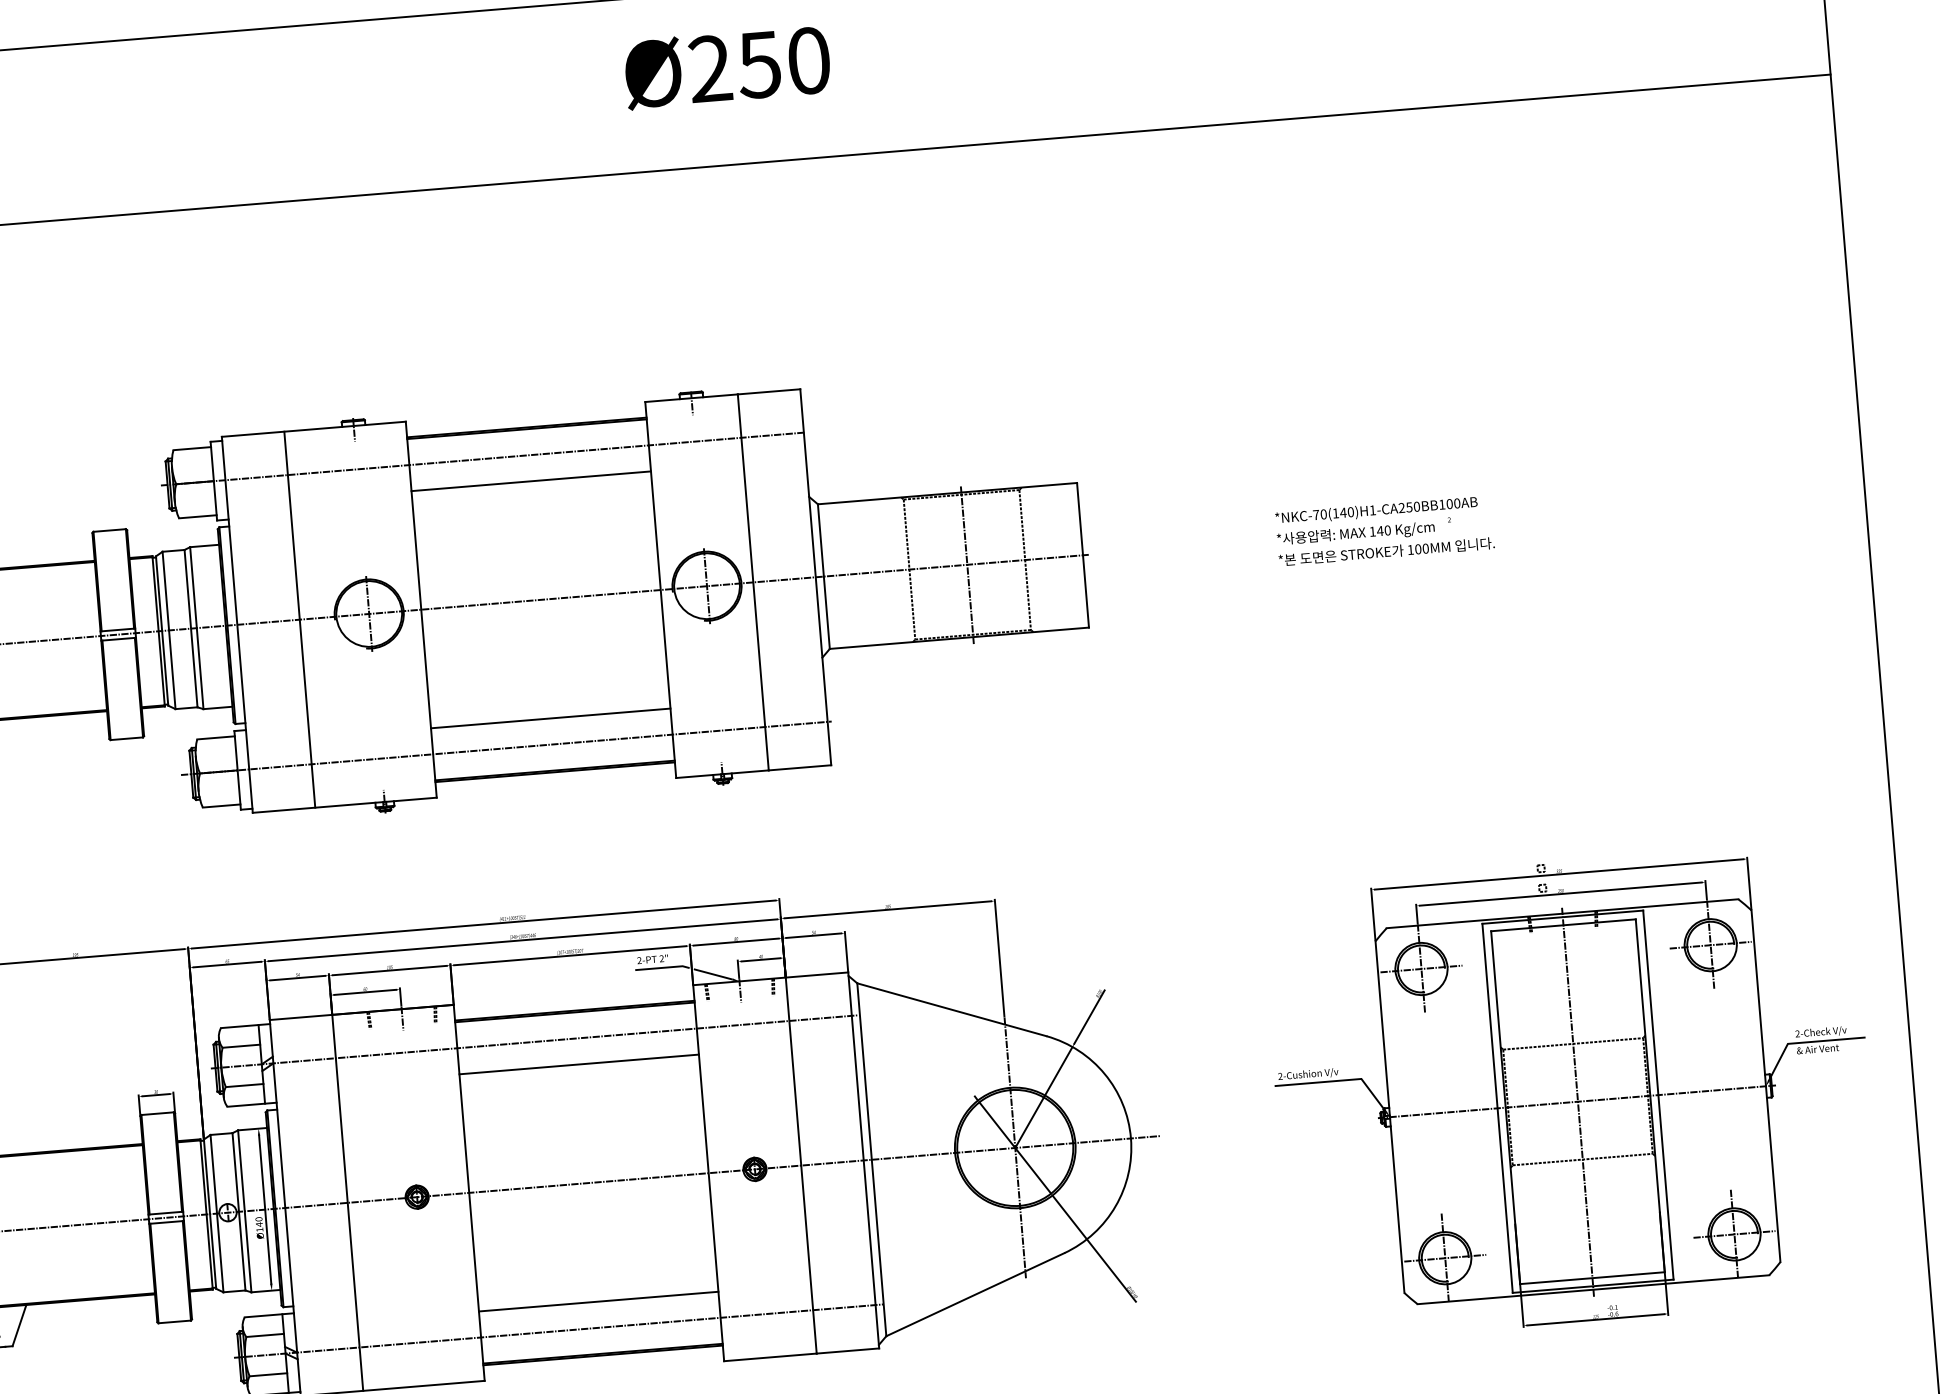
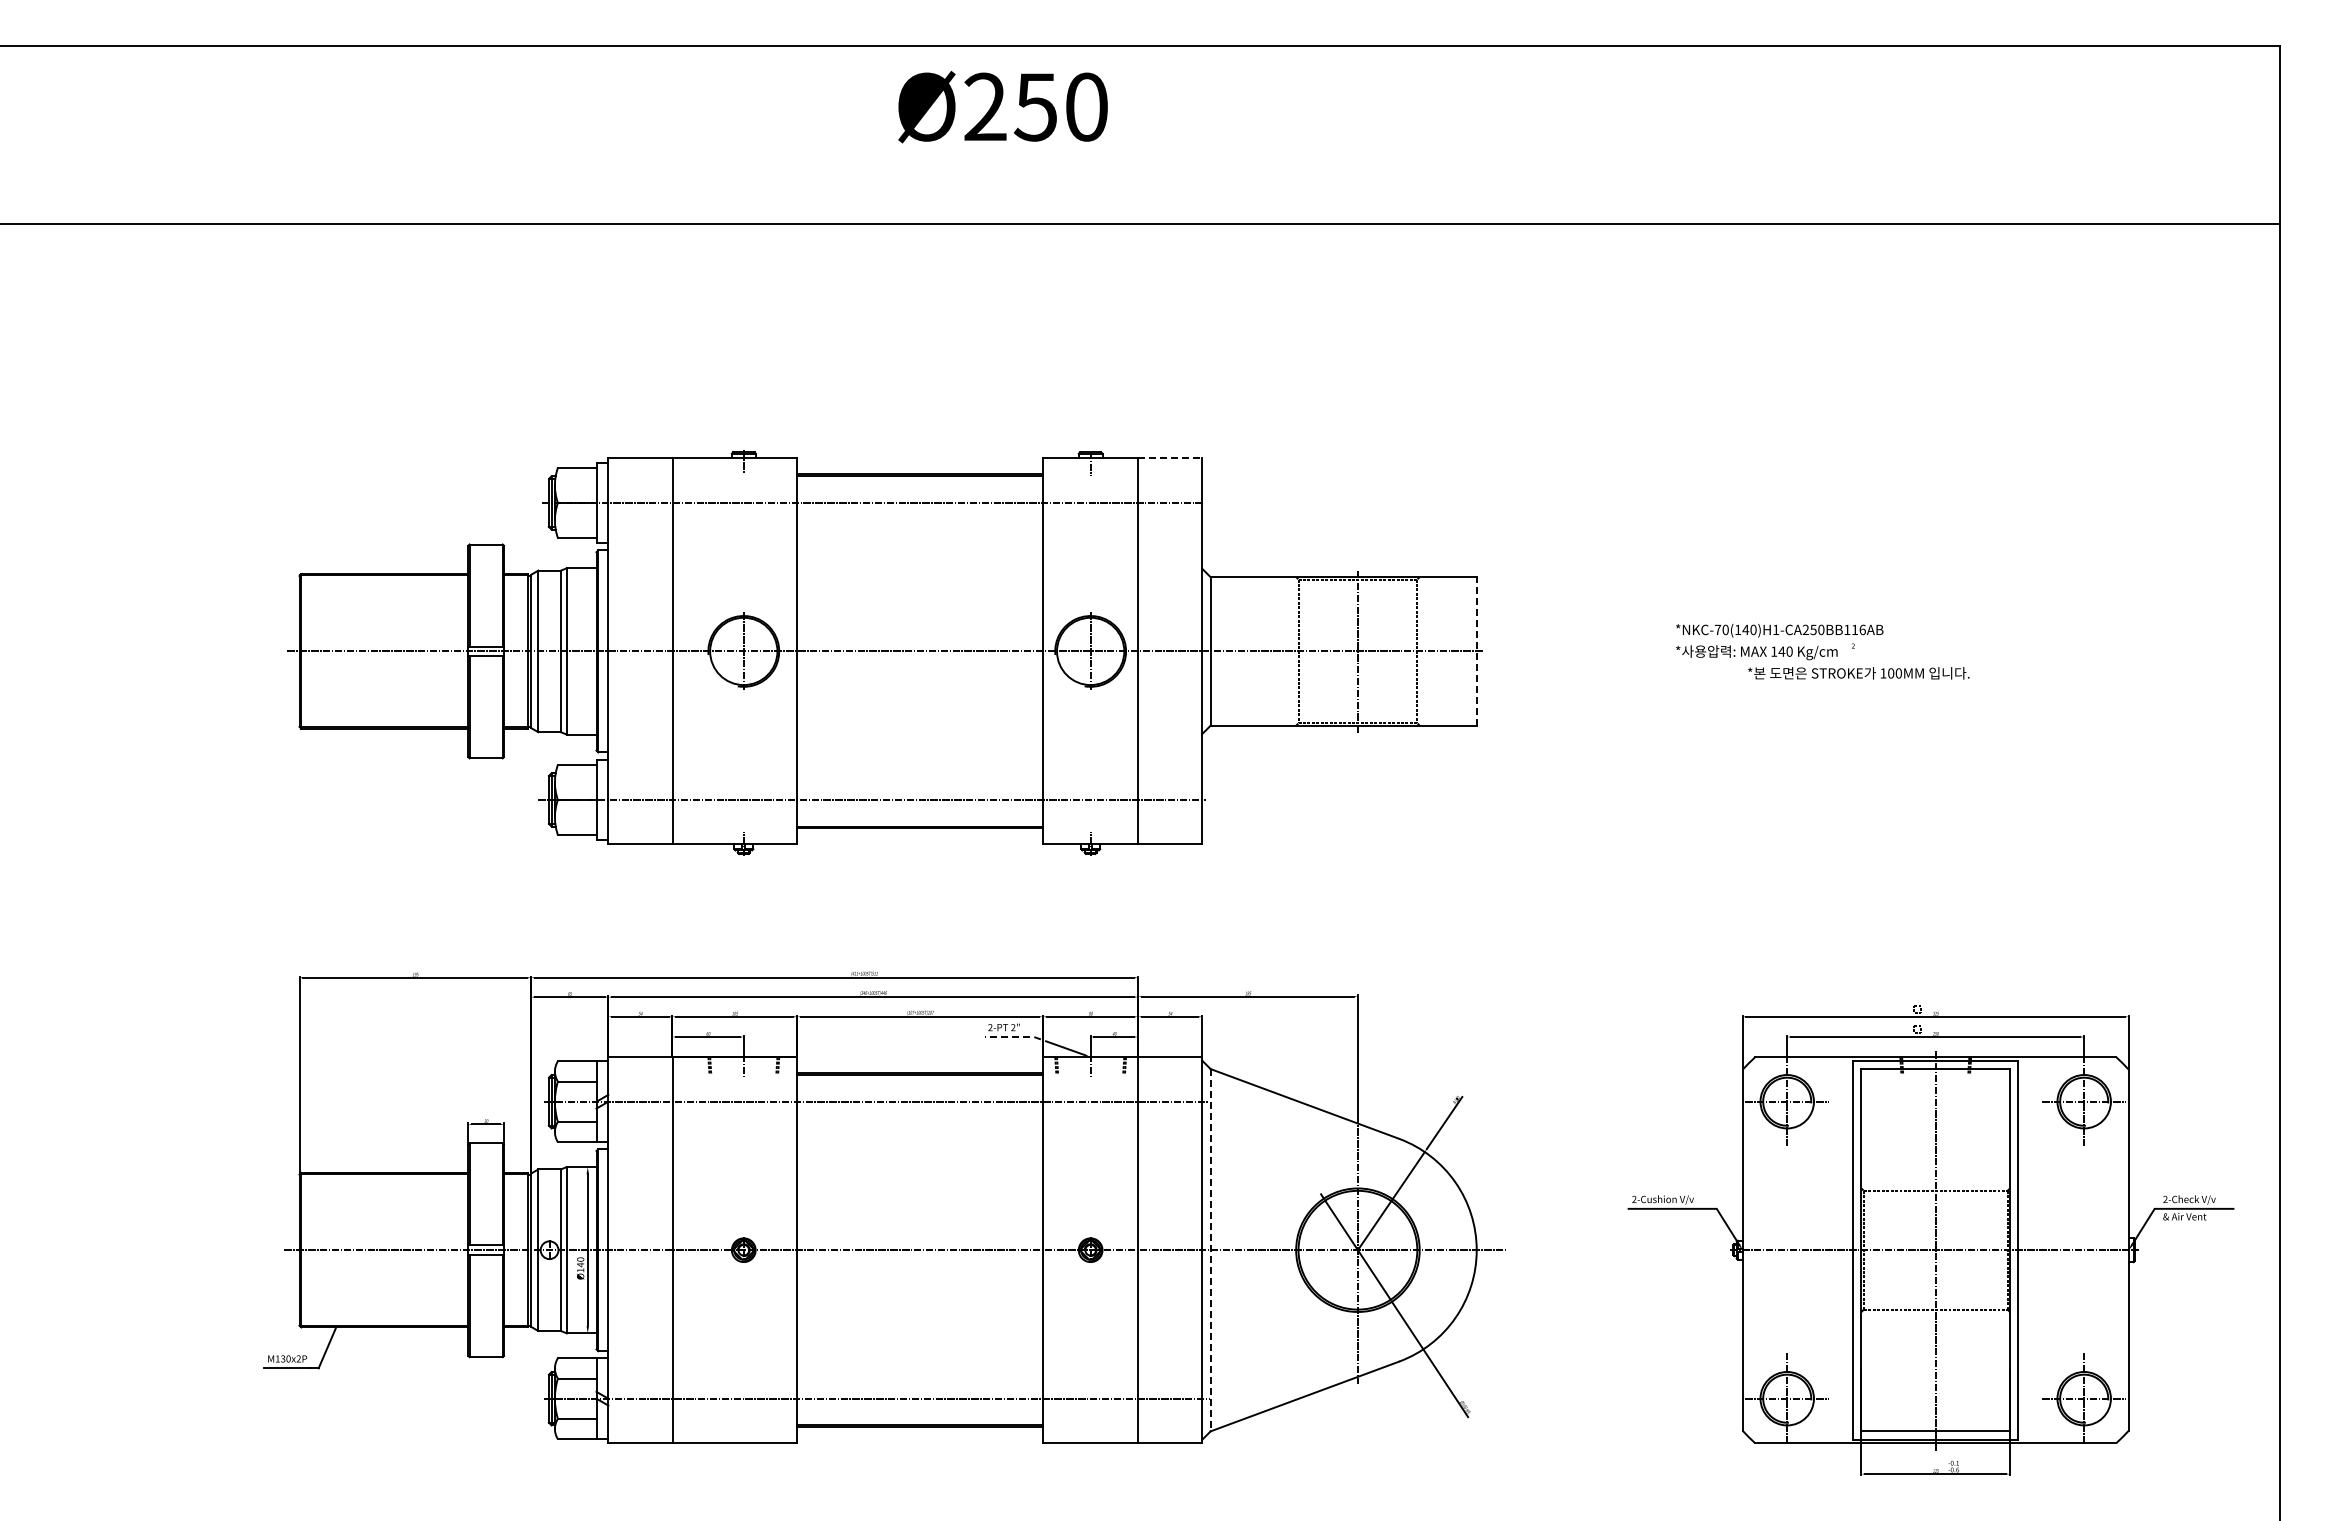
text: (727, 67) -> (1002, 107), moved
line: (769, 391) -> (1170, 458), solid -> dashed
line: (531, 481) -> (920, 529), removed
text: (1453, 503) -> (1858, 629), *NKC-70(140)H1-CA250BB100AB -> *NKC-70(140)H1-CA250BB116AB
text: (1386, 551) -> (1858, 673), moved
line: (1082, 554) -> (1476, 650), solid -> dashed
line: (551, 718) -> (920, 773), removed
line: (663, 967) -> (1014, 1036), solid -> dashed
line: (579, 1064) -> (920, 1128), removed
line: (871, 1160) -> (1210, 1250), solid -> dashed
line: (598, 1301) -> (920, 1371), removed

